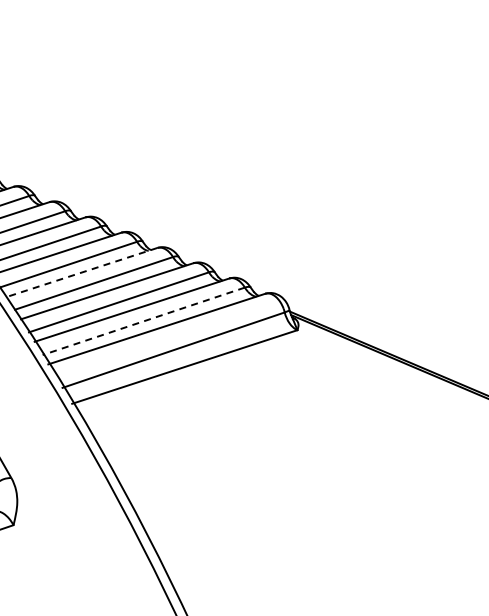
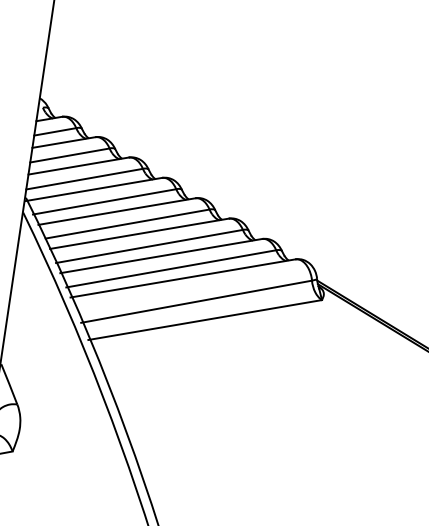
line: (81, 272) -> (116, 211), dashed -> solid
line: (143, 321) -> (170, 268), dashed -> solid

